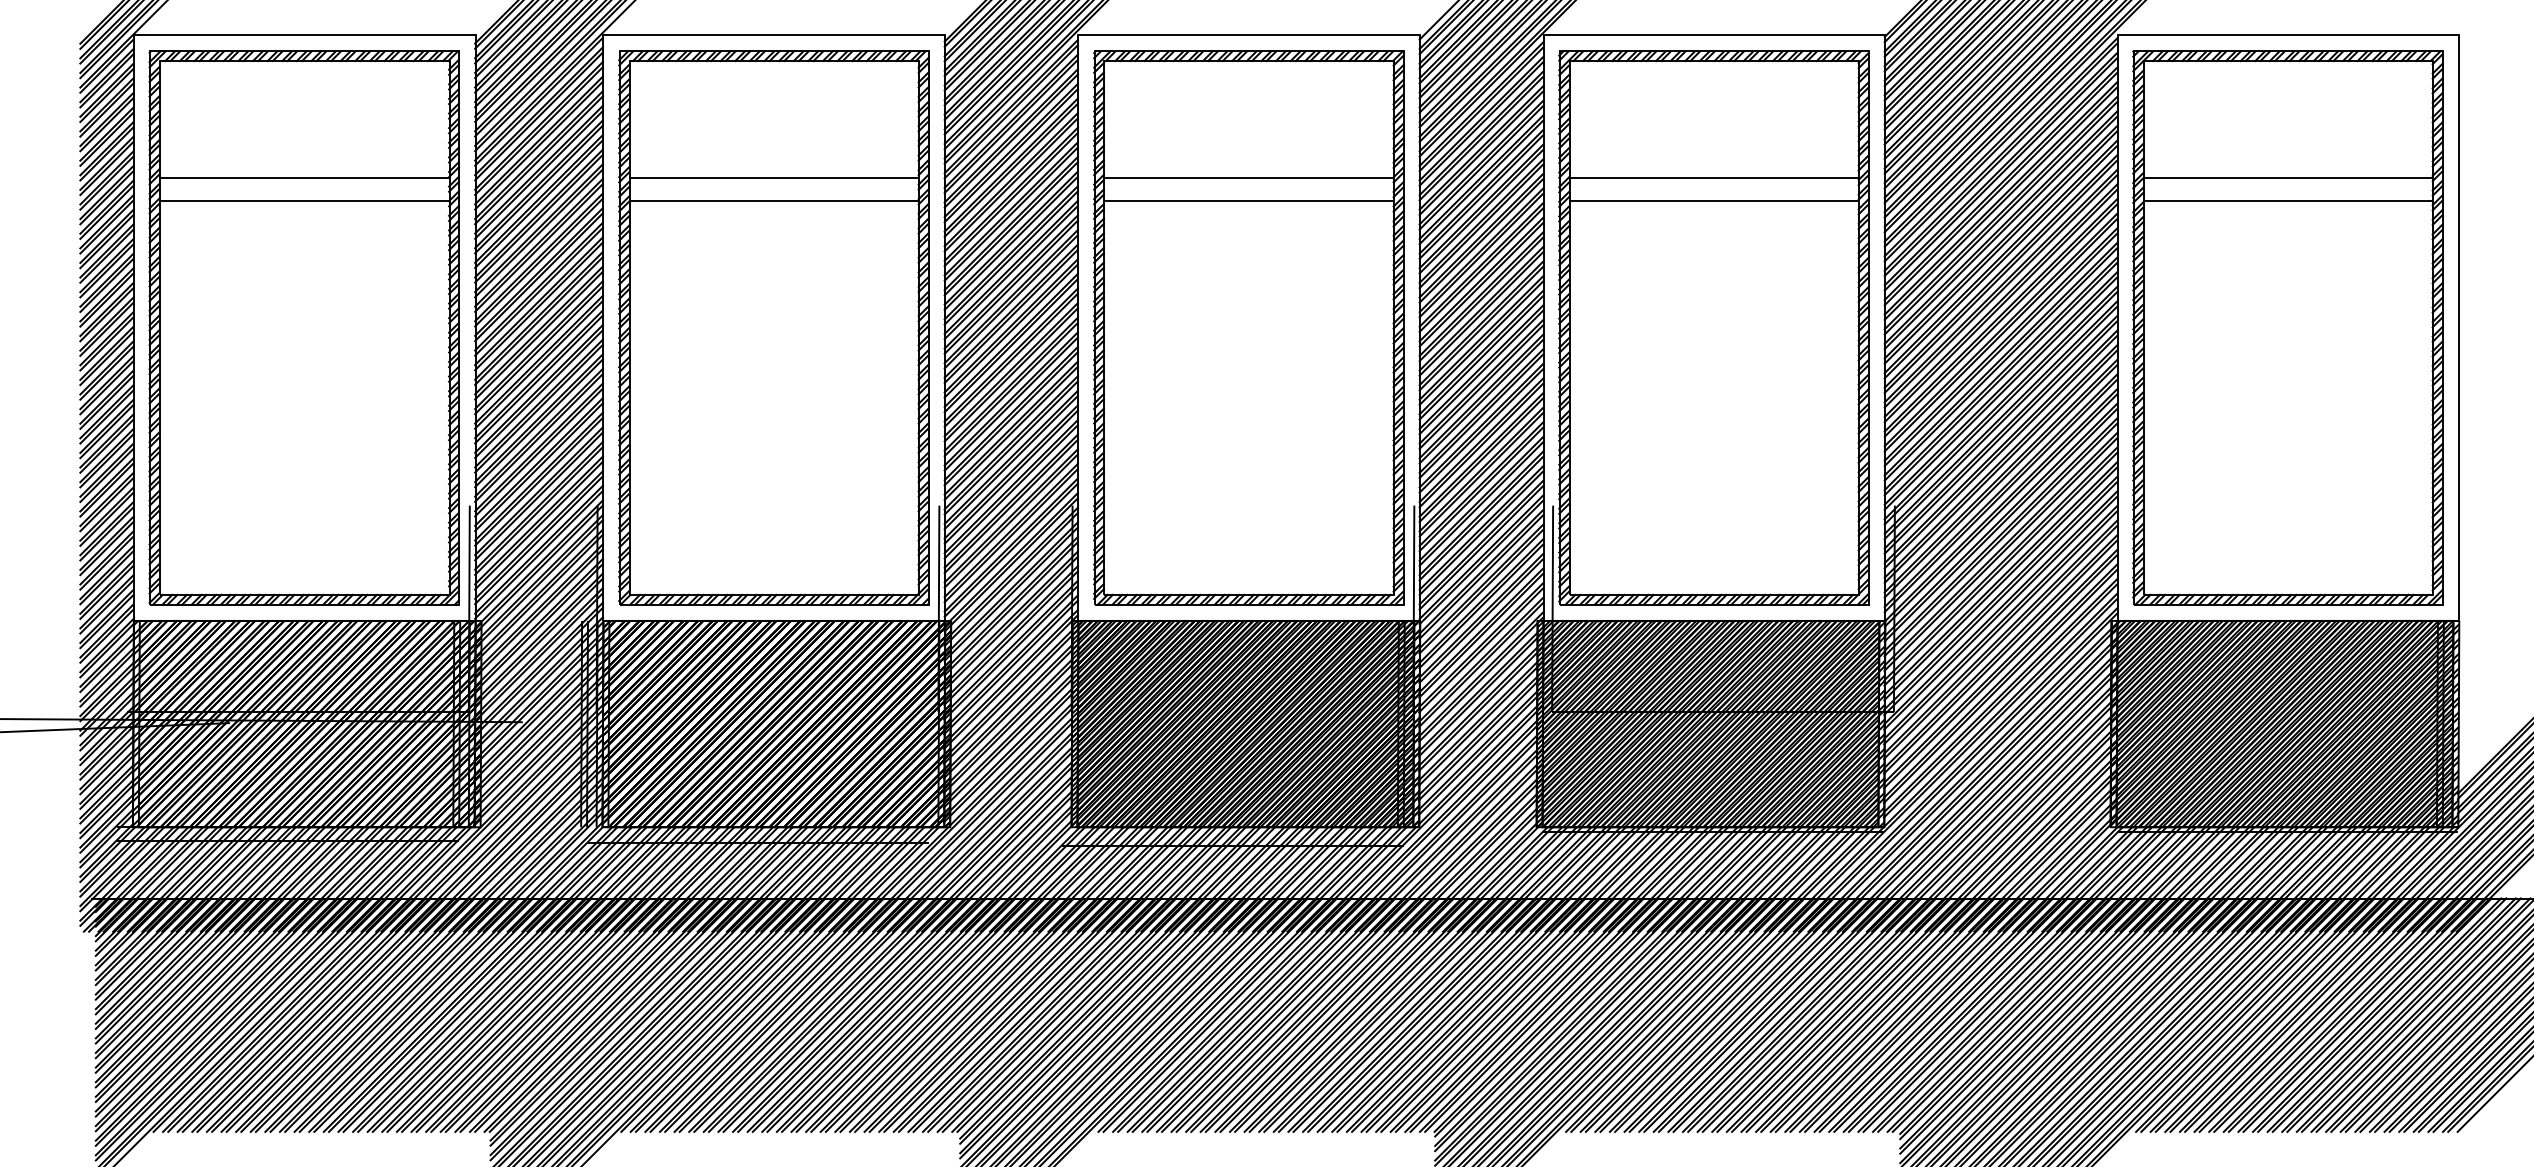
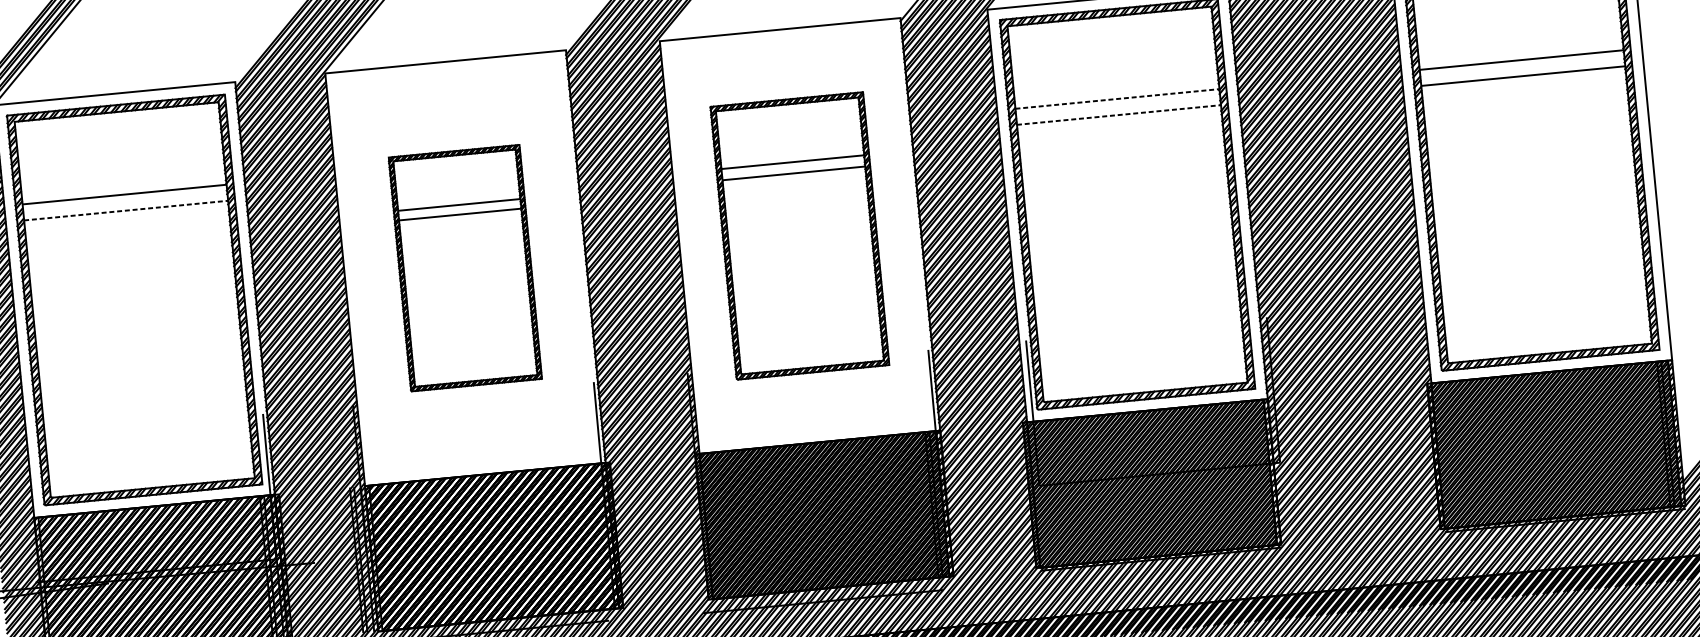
line: (1714, 178) -> (1117, 99), solid -> dashed
line: (304, 201) -> (125, 210), solid -> dashed
line: (1714, 201) -> (1119, 115), solid -> dashed
part: (773, 327) -> (464, 267), size x0.6
part: (1248, 327) -> (799, 235), size x0.7

